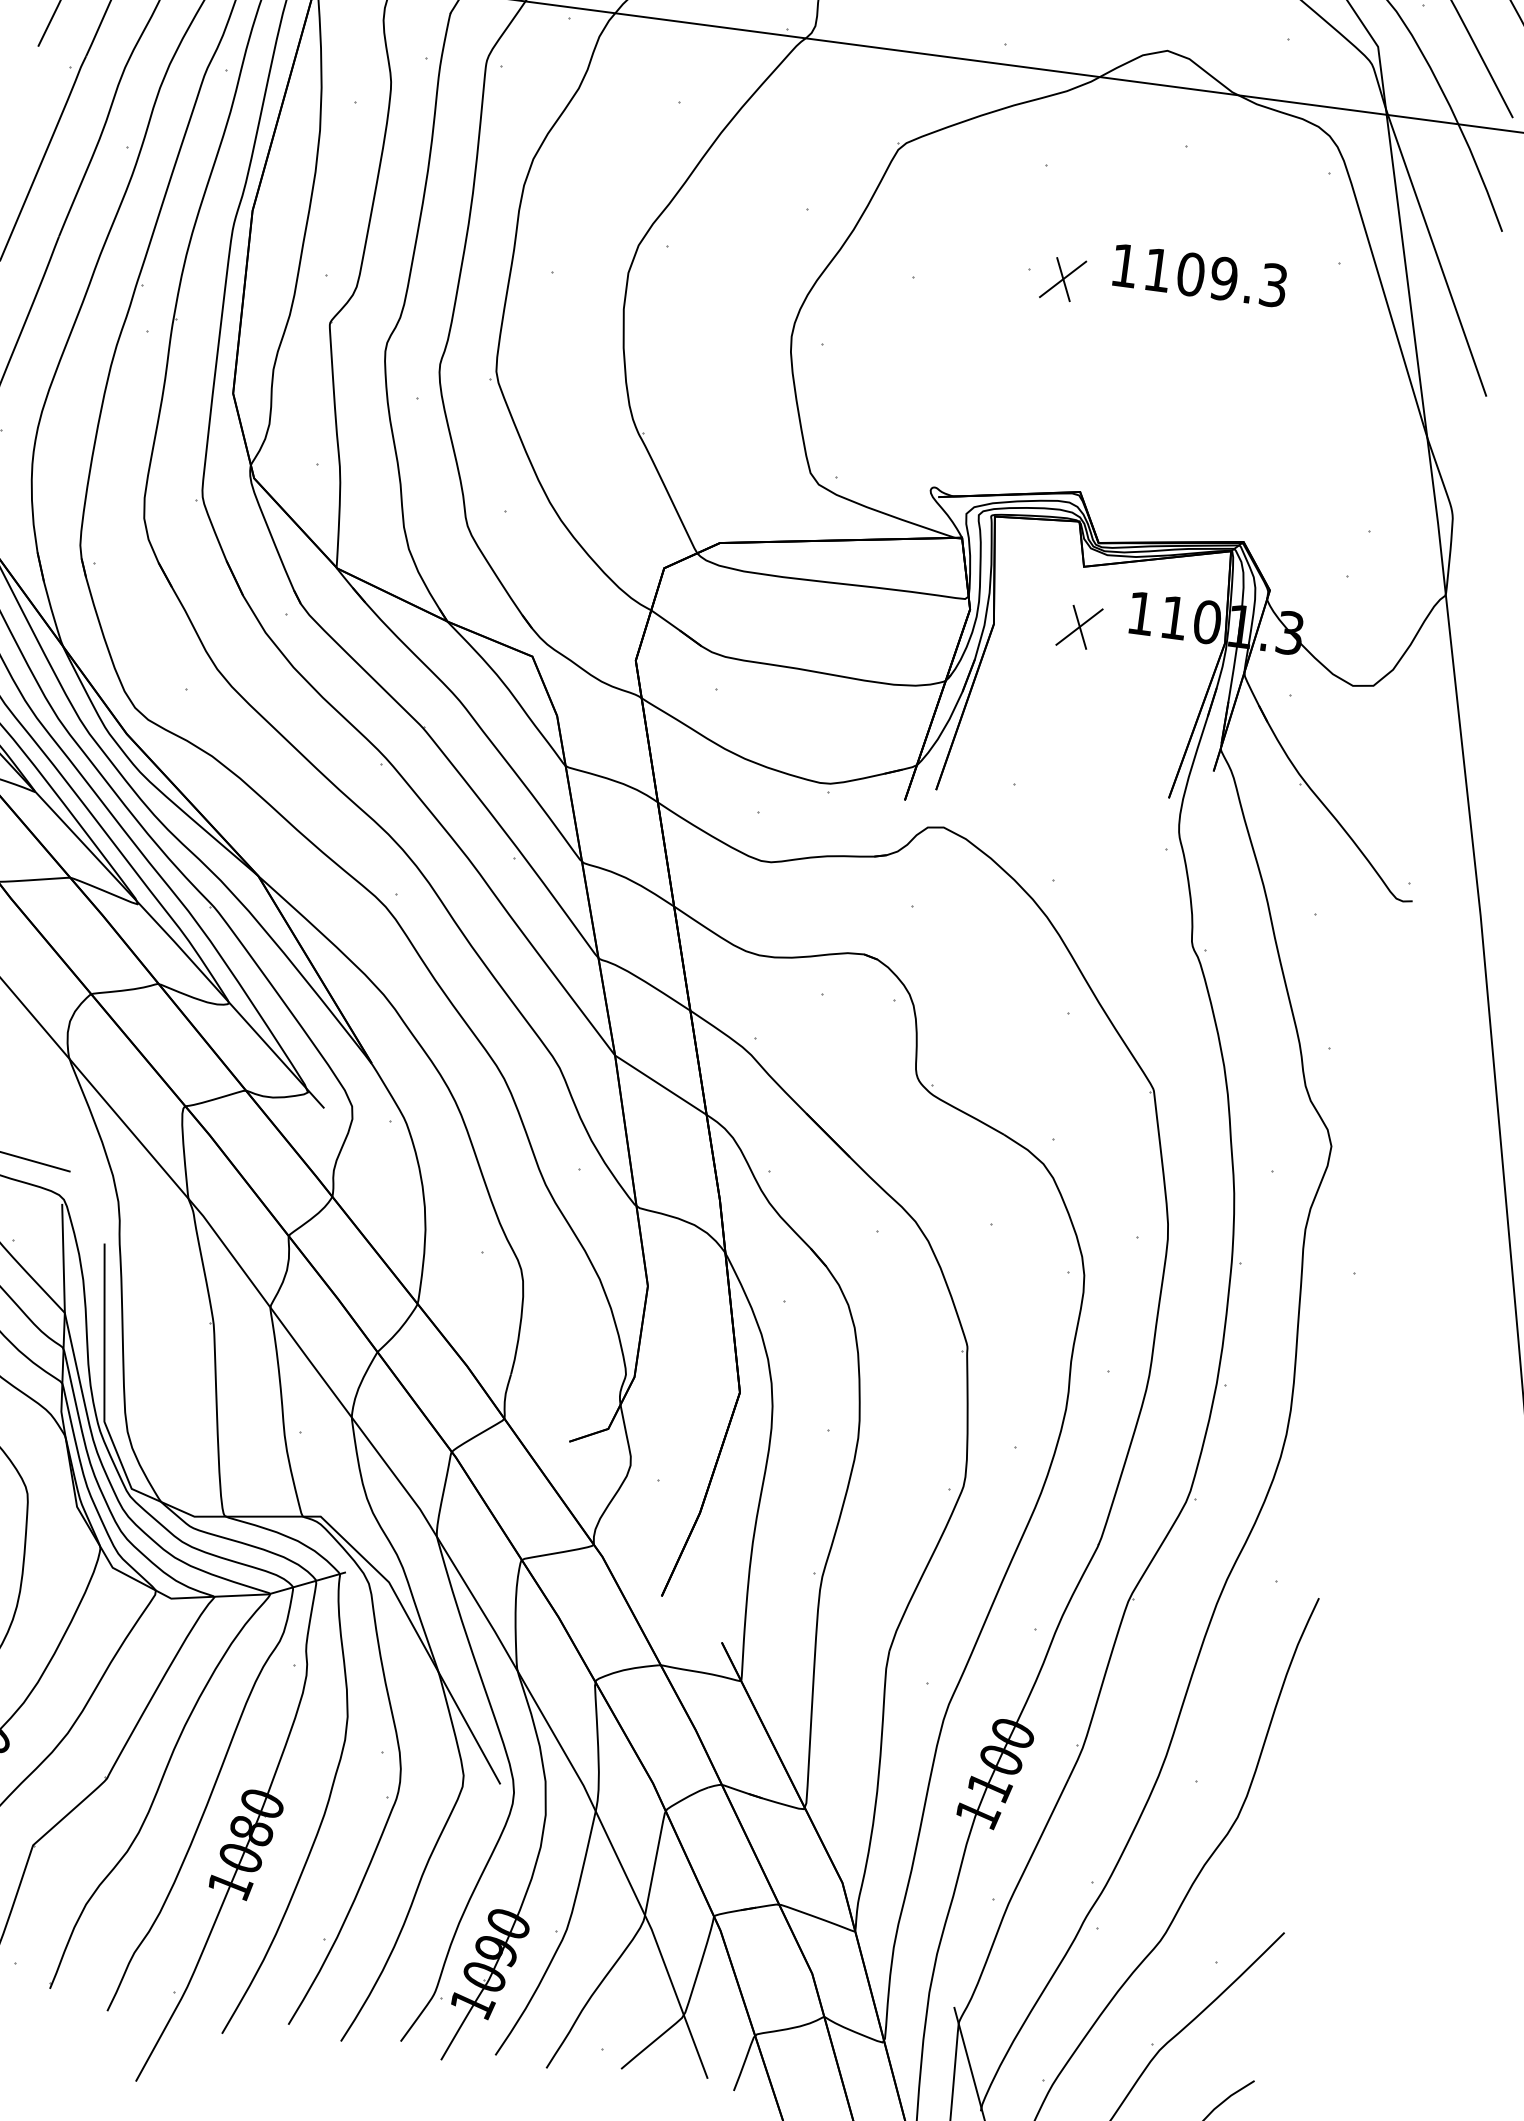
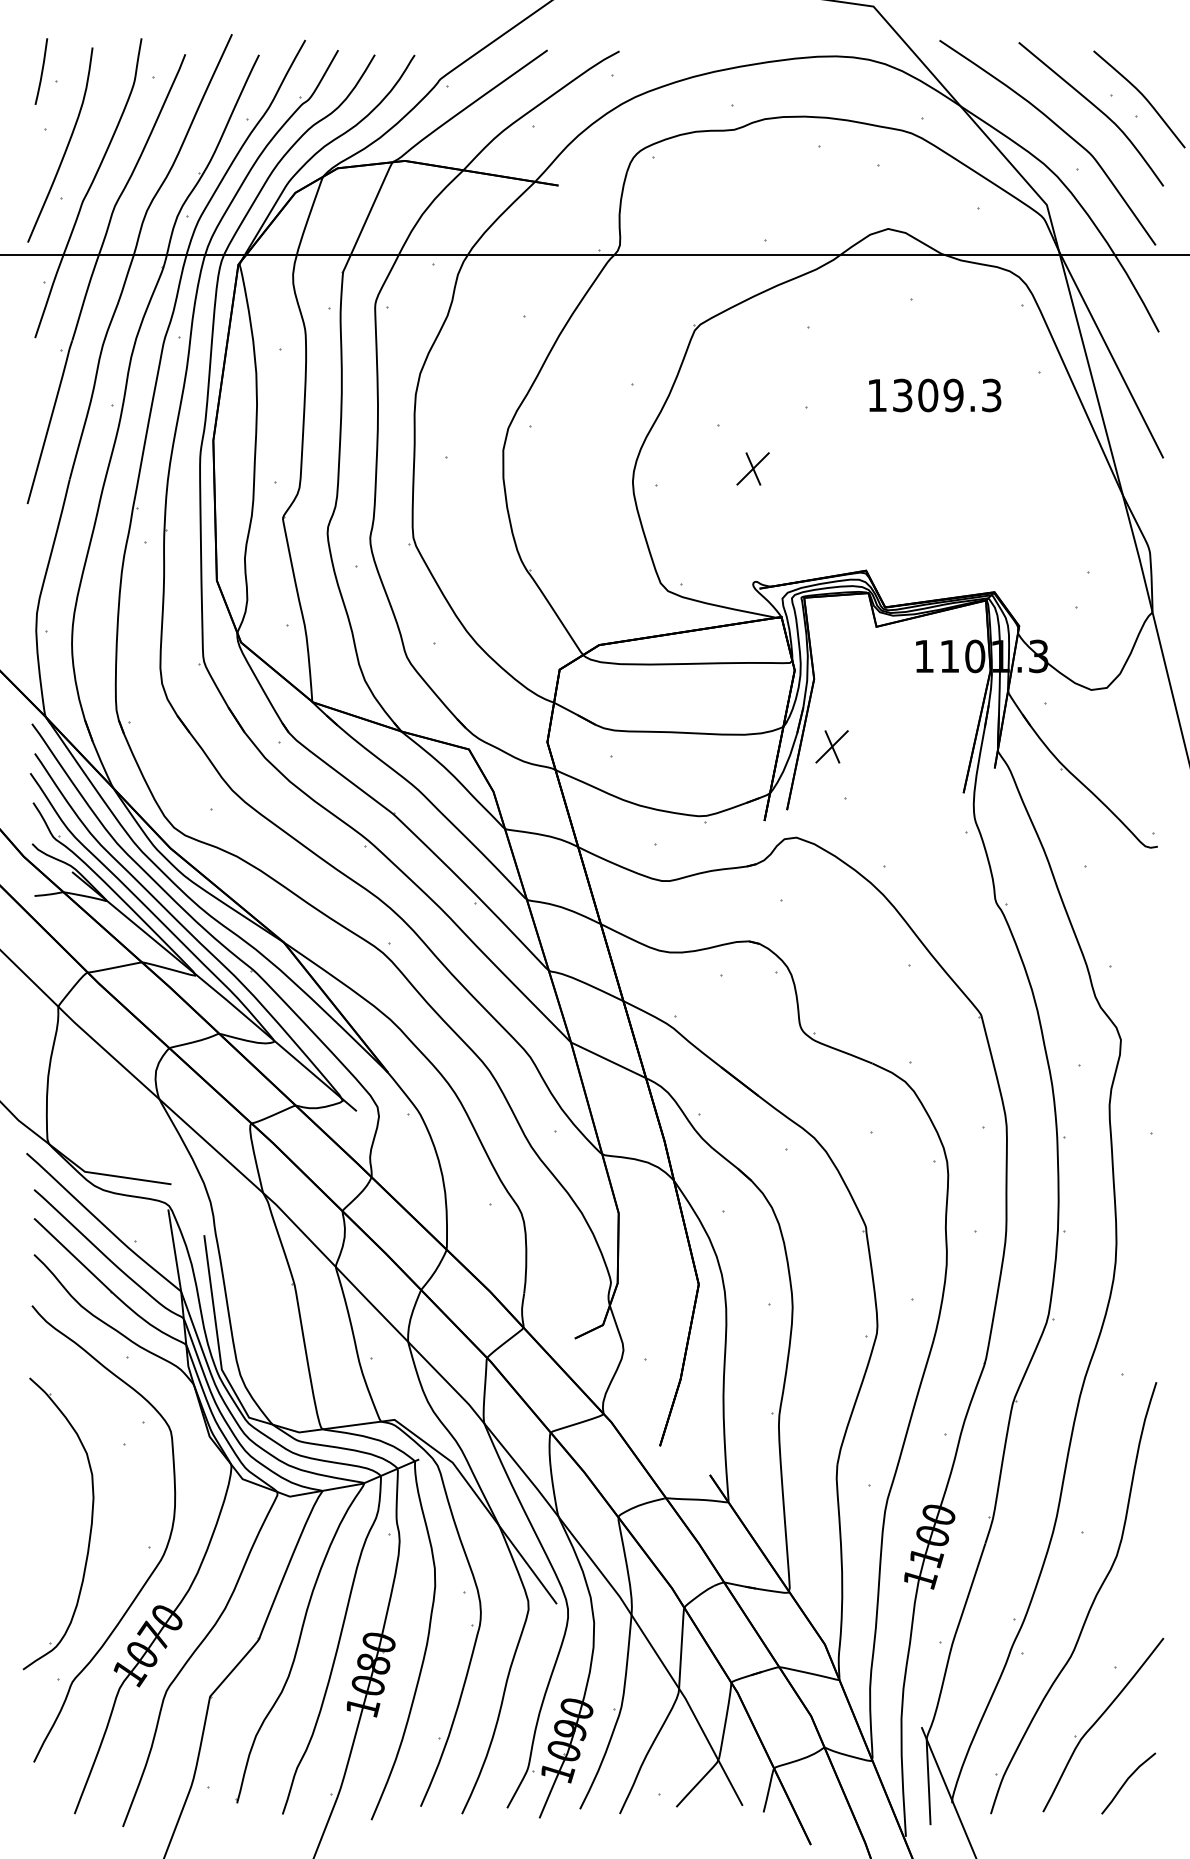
text: (1157, 270) -> (902, 395), 1109.3 -> 1309.3
part: (1062, 278) -> (752, 468), moved
part: (1078, 626) -> (831, 746), moved

